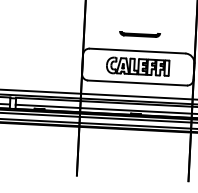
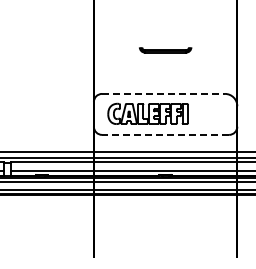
part: (139, 34) -> (165, 50), moved
line: (138, 50) -> (164, 93), solid -> dashed
part: (137, 66) -> (147, 113), moved
line: (137, 82) -> (165, 134), solid -> dashed

